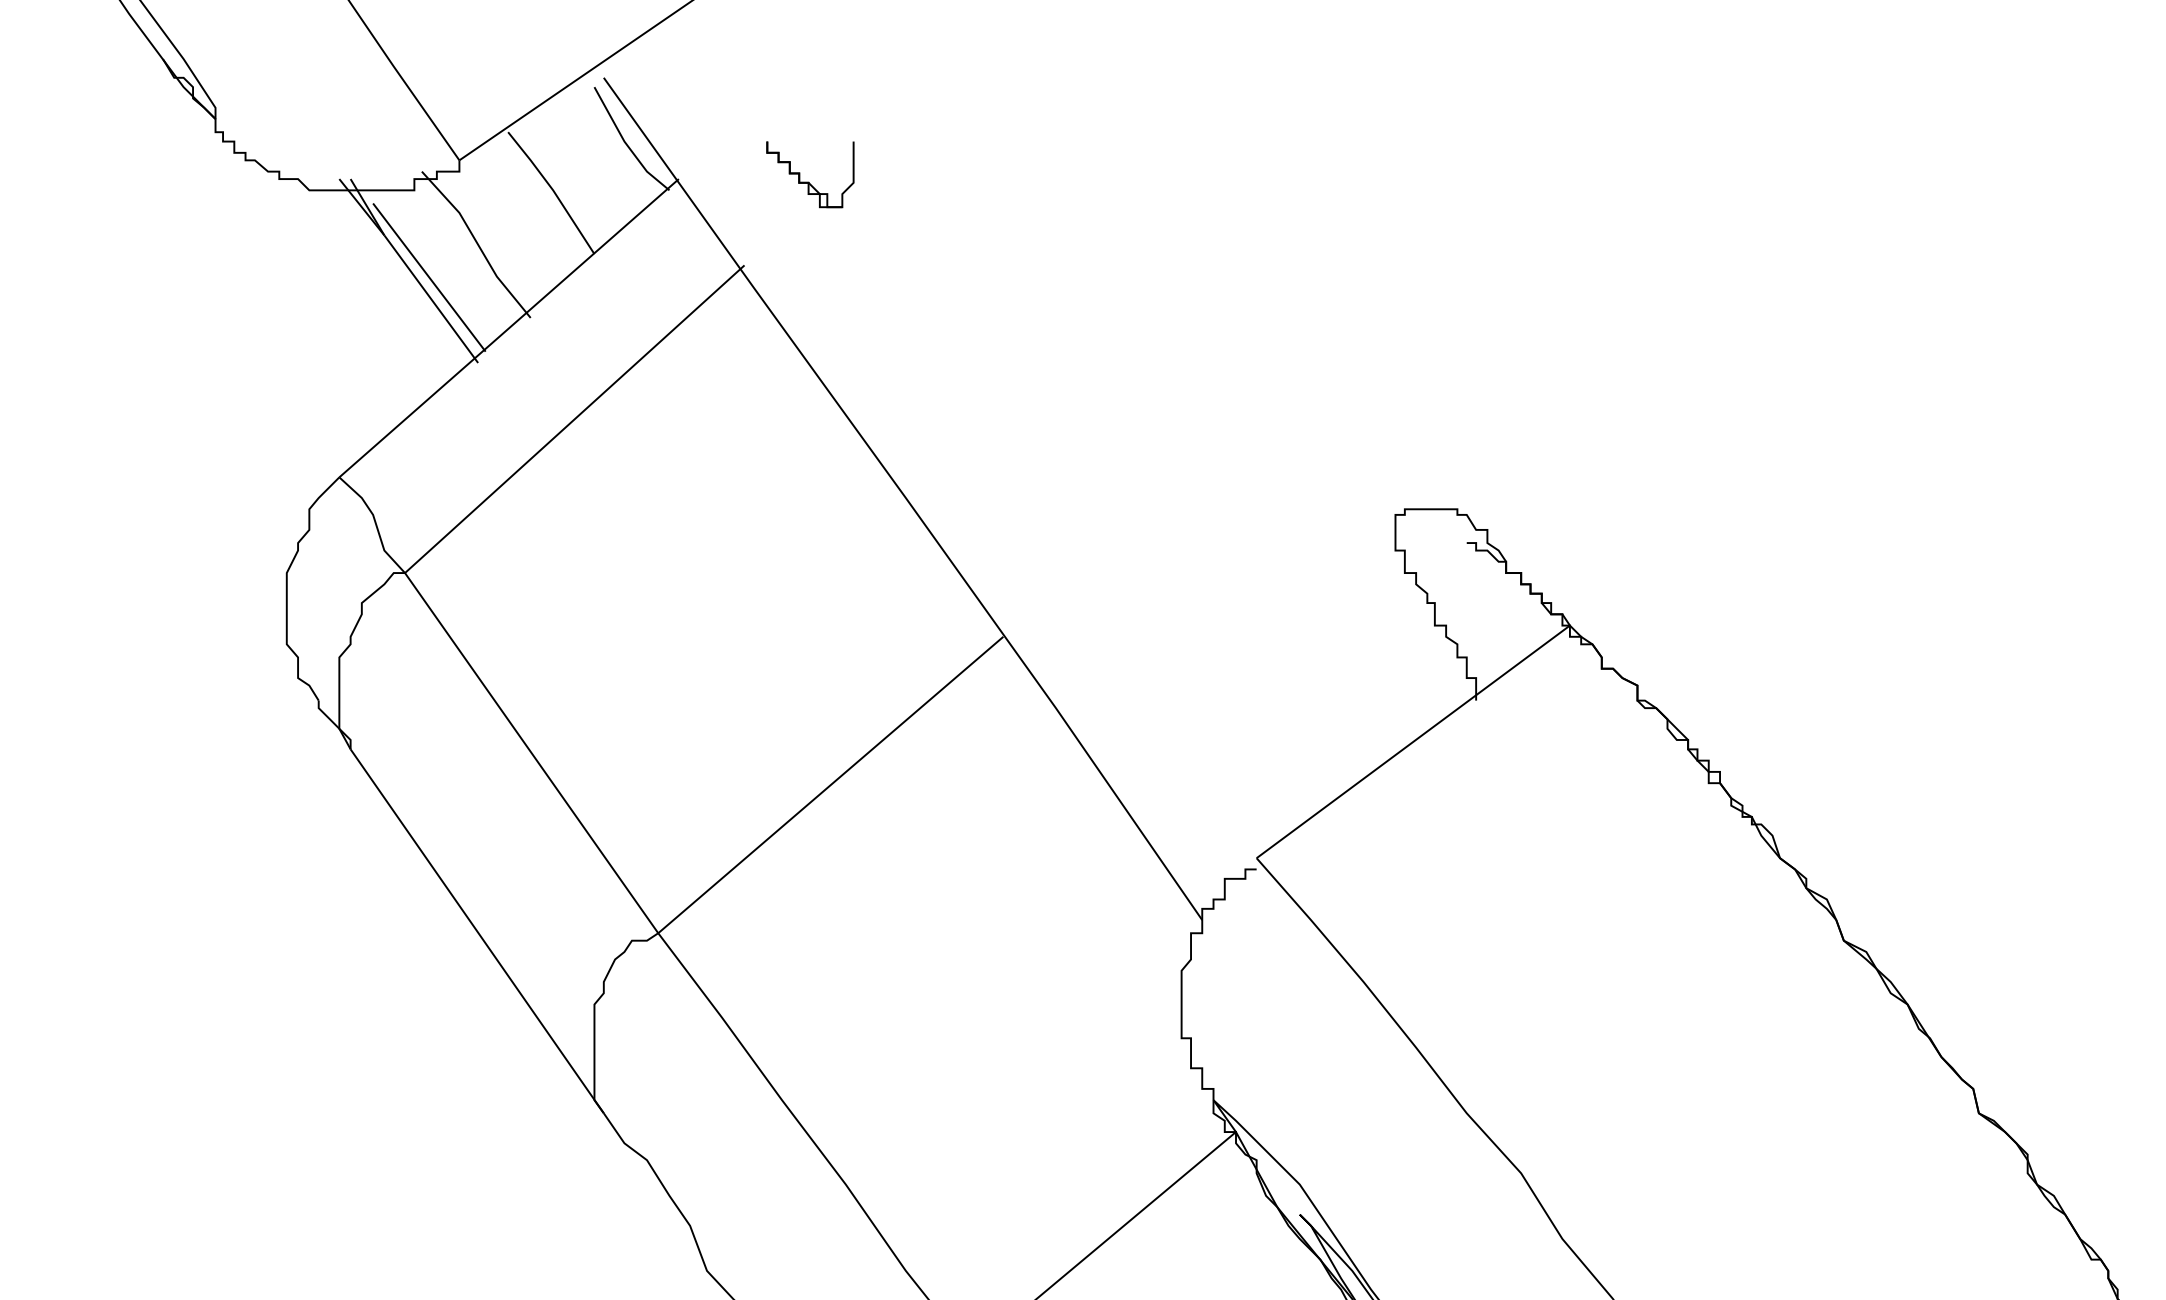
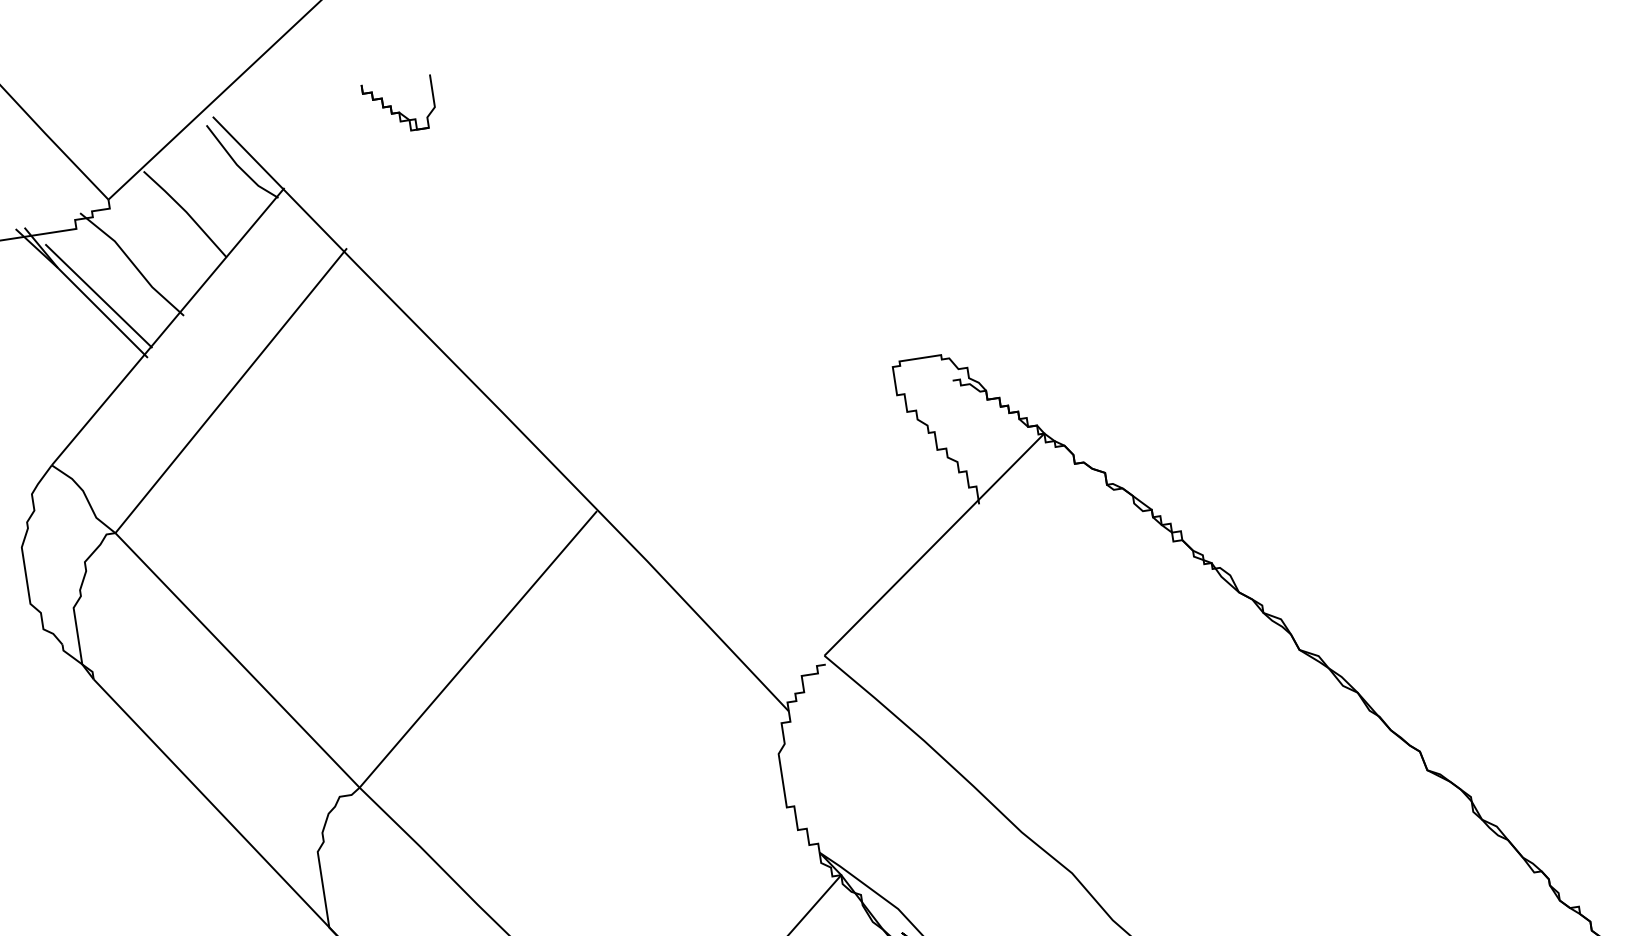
part: (808, 181) -> (399, 111), moved

